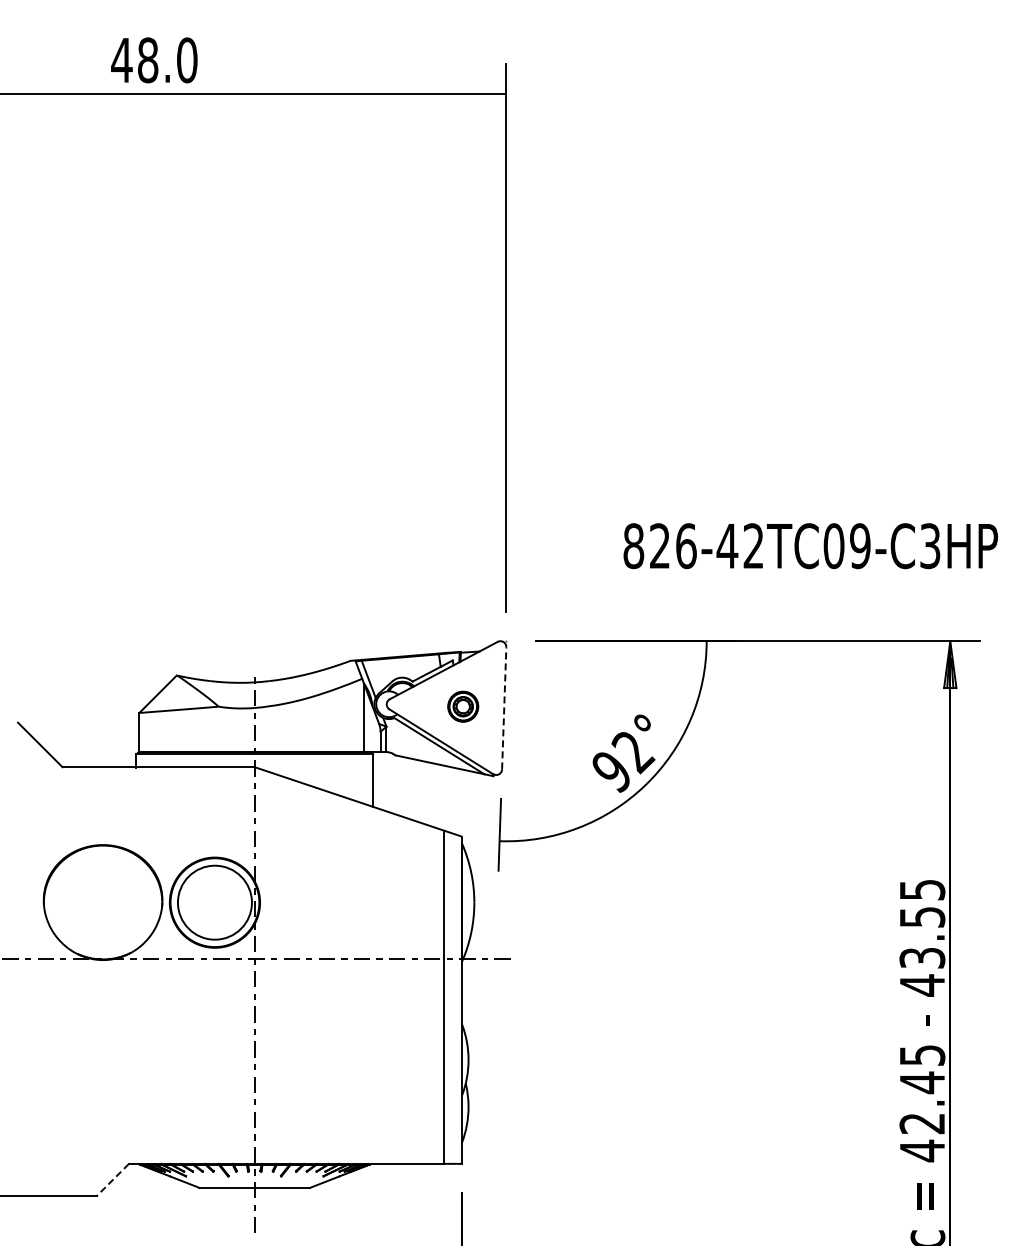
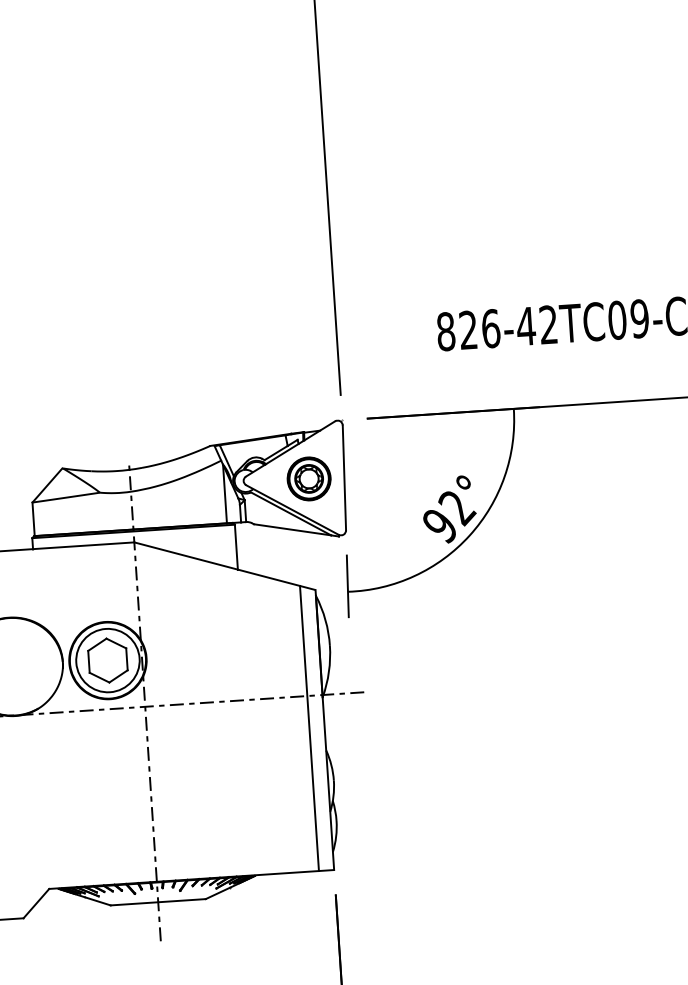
part: (463, 706) -> (309, 478), size x1.67
line: (504, 707) -> (344, 477), dashed -> solid
part: (214, 902) -> (107, 660), added
line: (112, 1179) -> (36, 903), dashed -> solid

